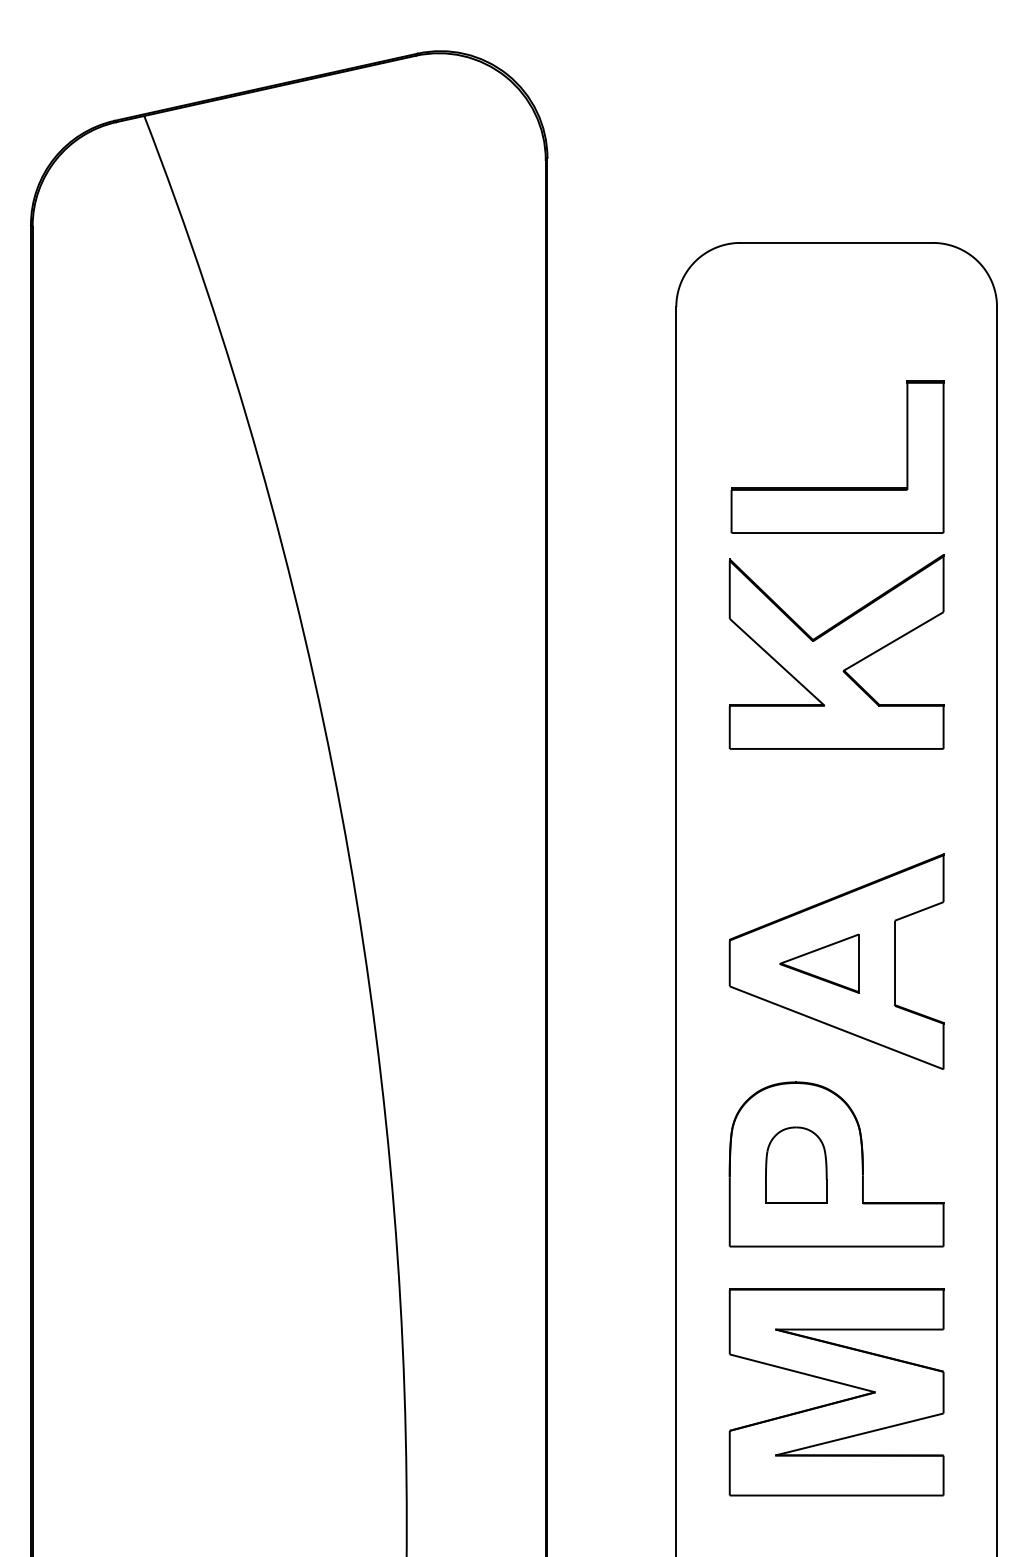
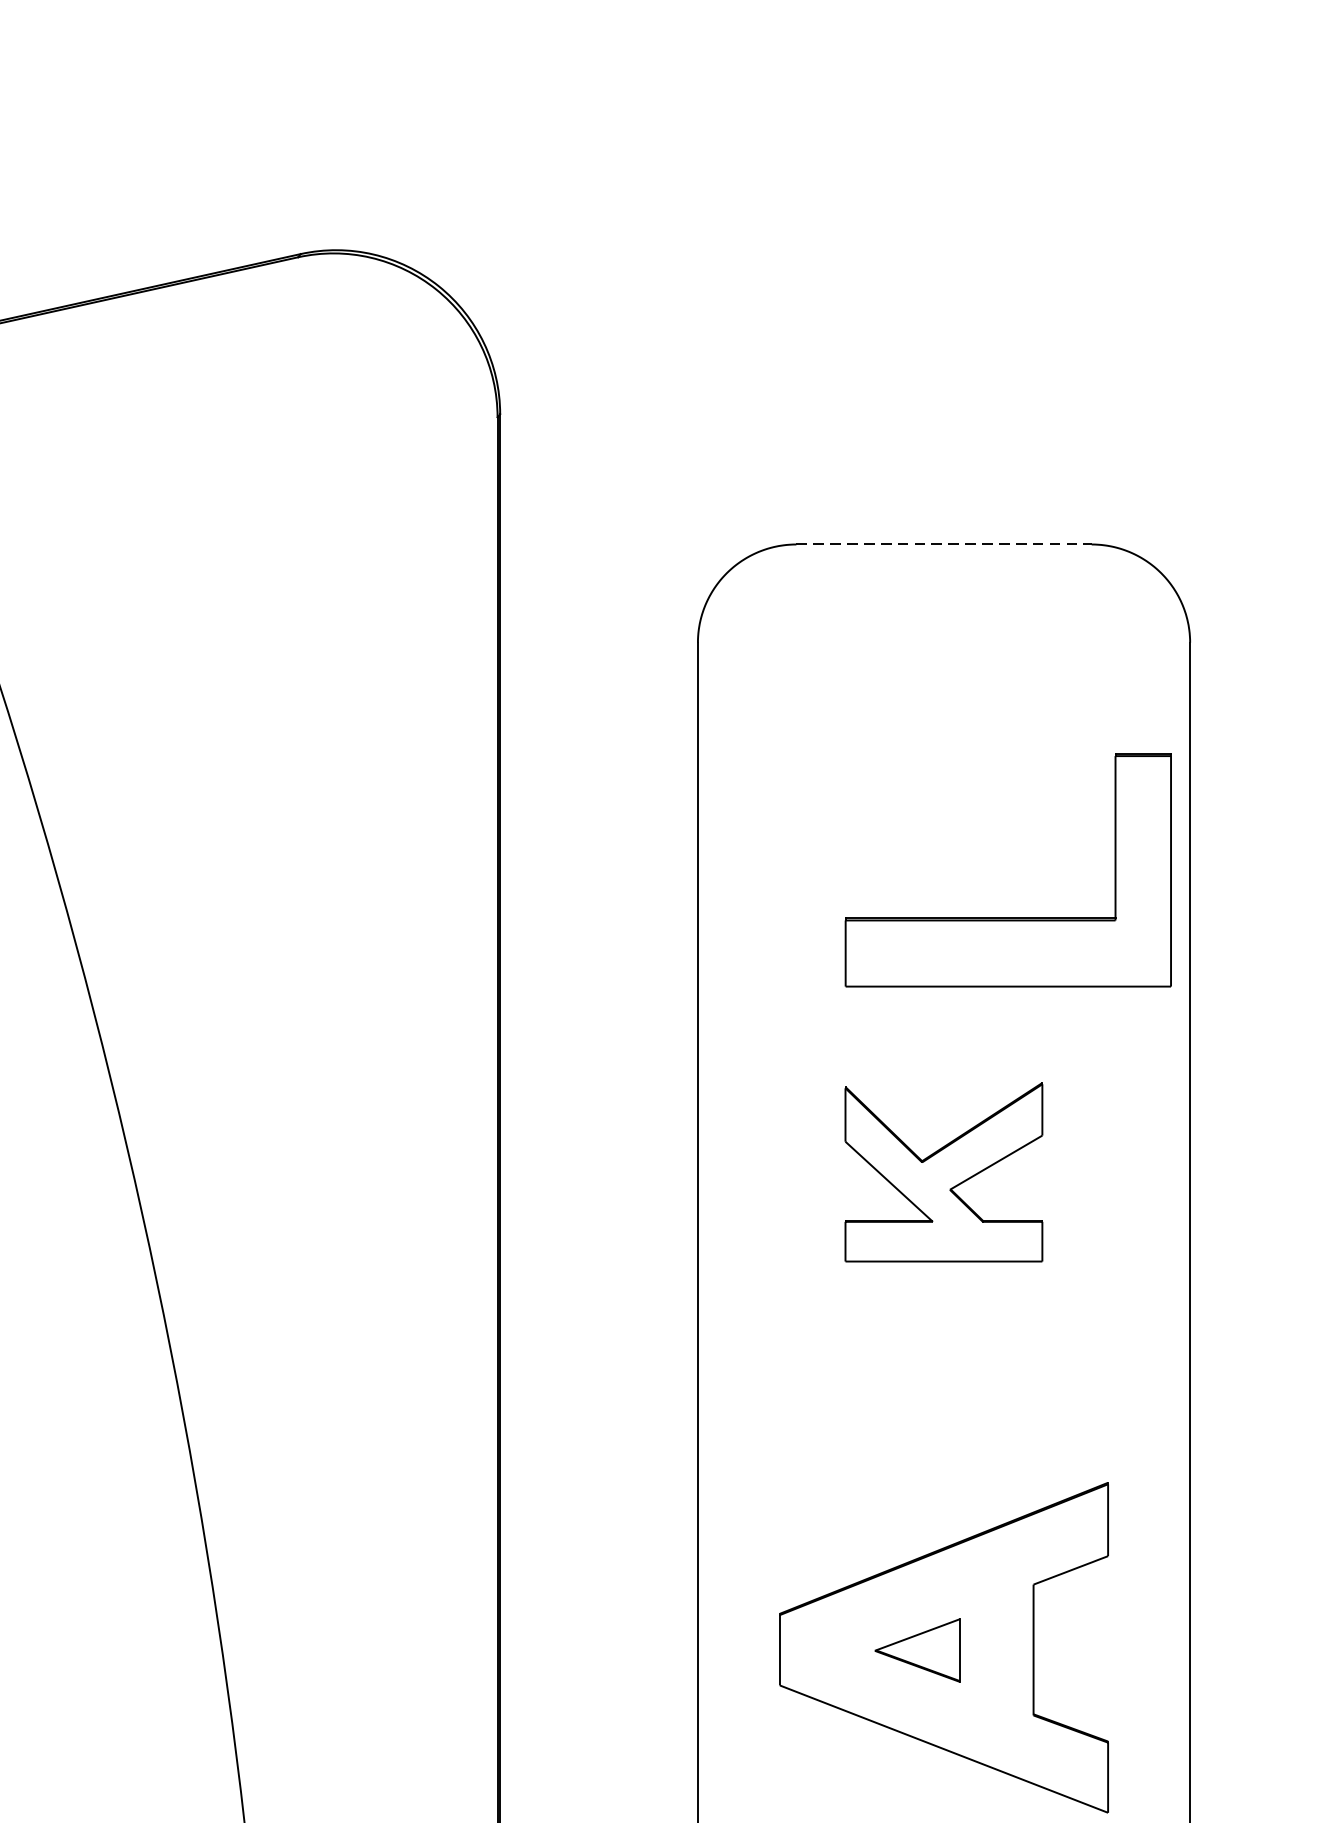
line: (837, 242) -> (945, 543), solid -> dashed
part: (837, 487) -> (1008, 916), moved
part: (836, 651) -> (943, 1171), size x0.6
part: (819, 963) -> (917, 1650), size x0.7

